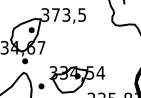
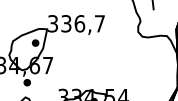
text: (68, 14) -> (82, 23), 373,5 -> 336,7

